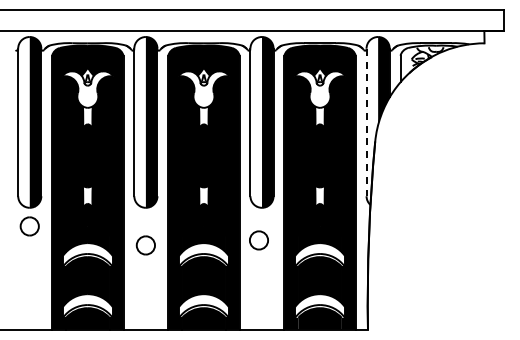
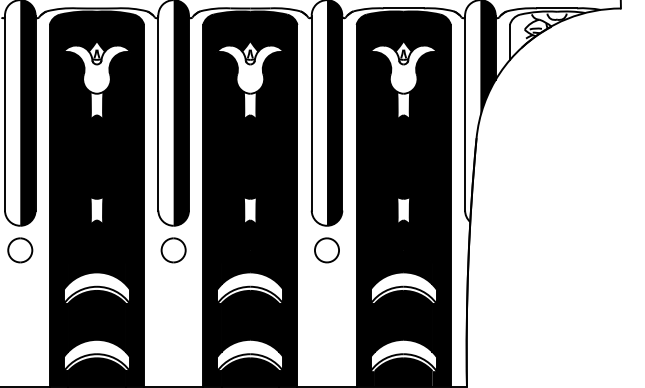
line: (366, 122) -> (465, 113), dashed -> solid
part: (258, 240) -> (326, 250), moved
part: (145, 245) -> (173, 250), moved

